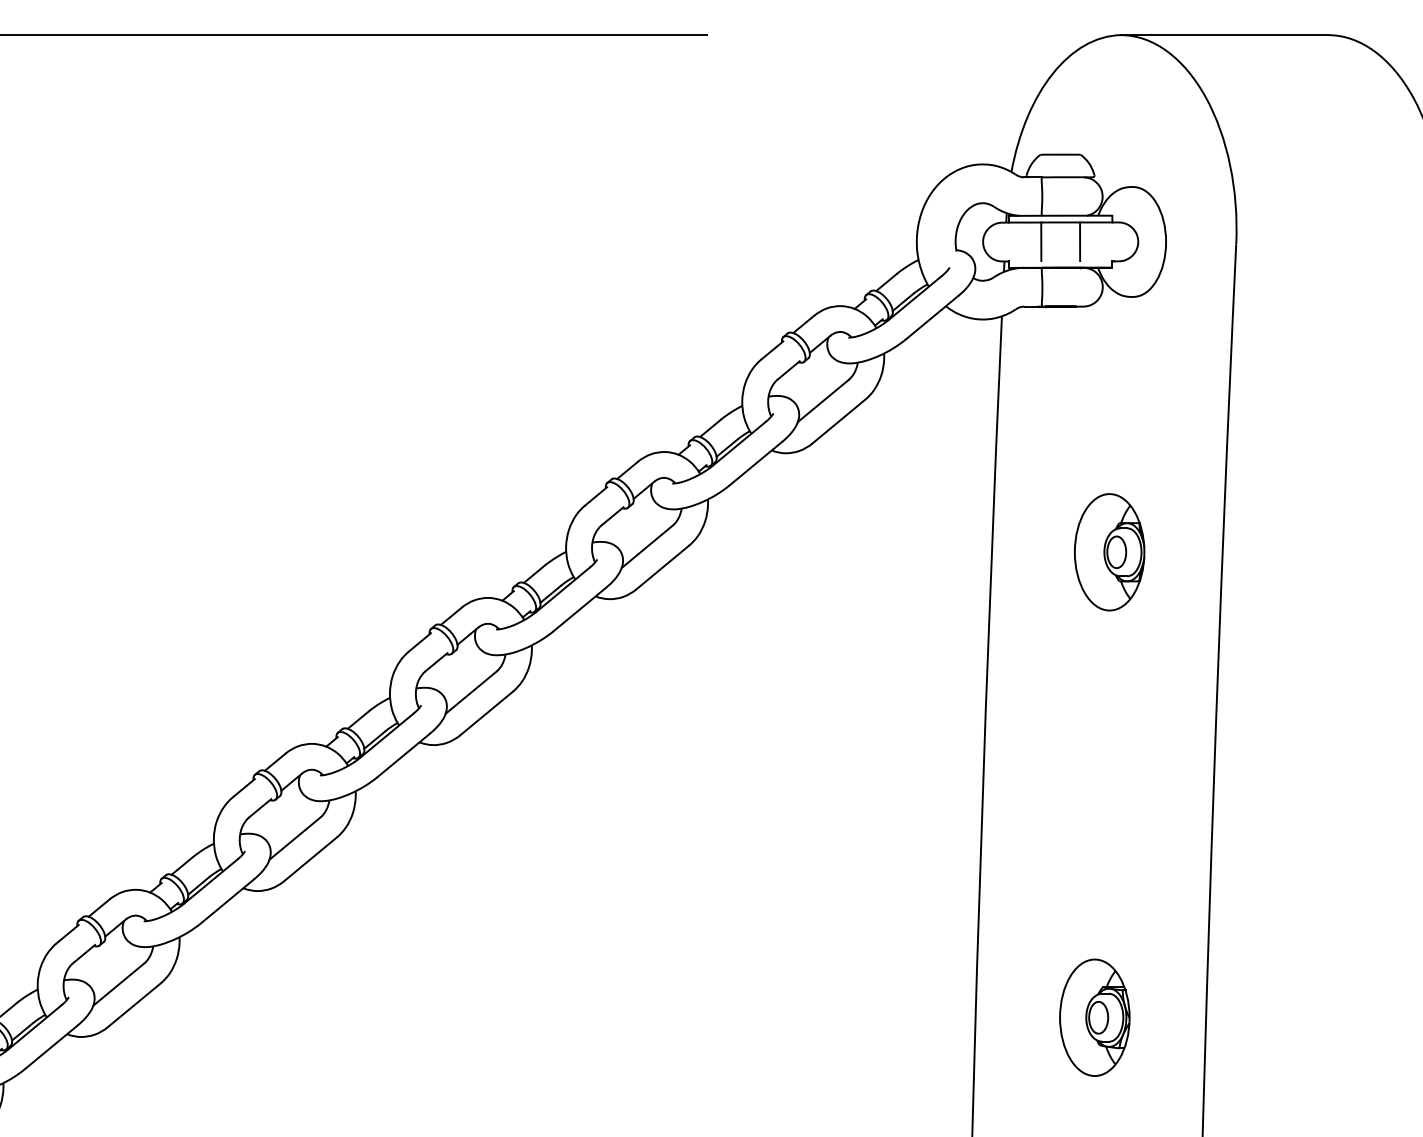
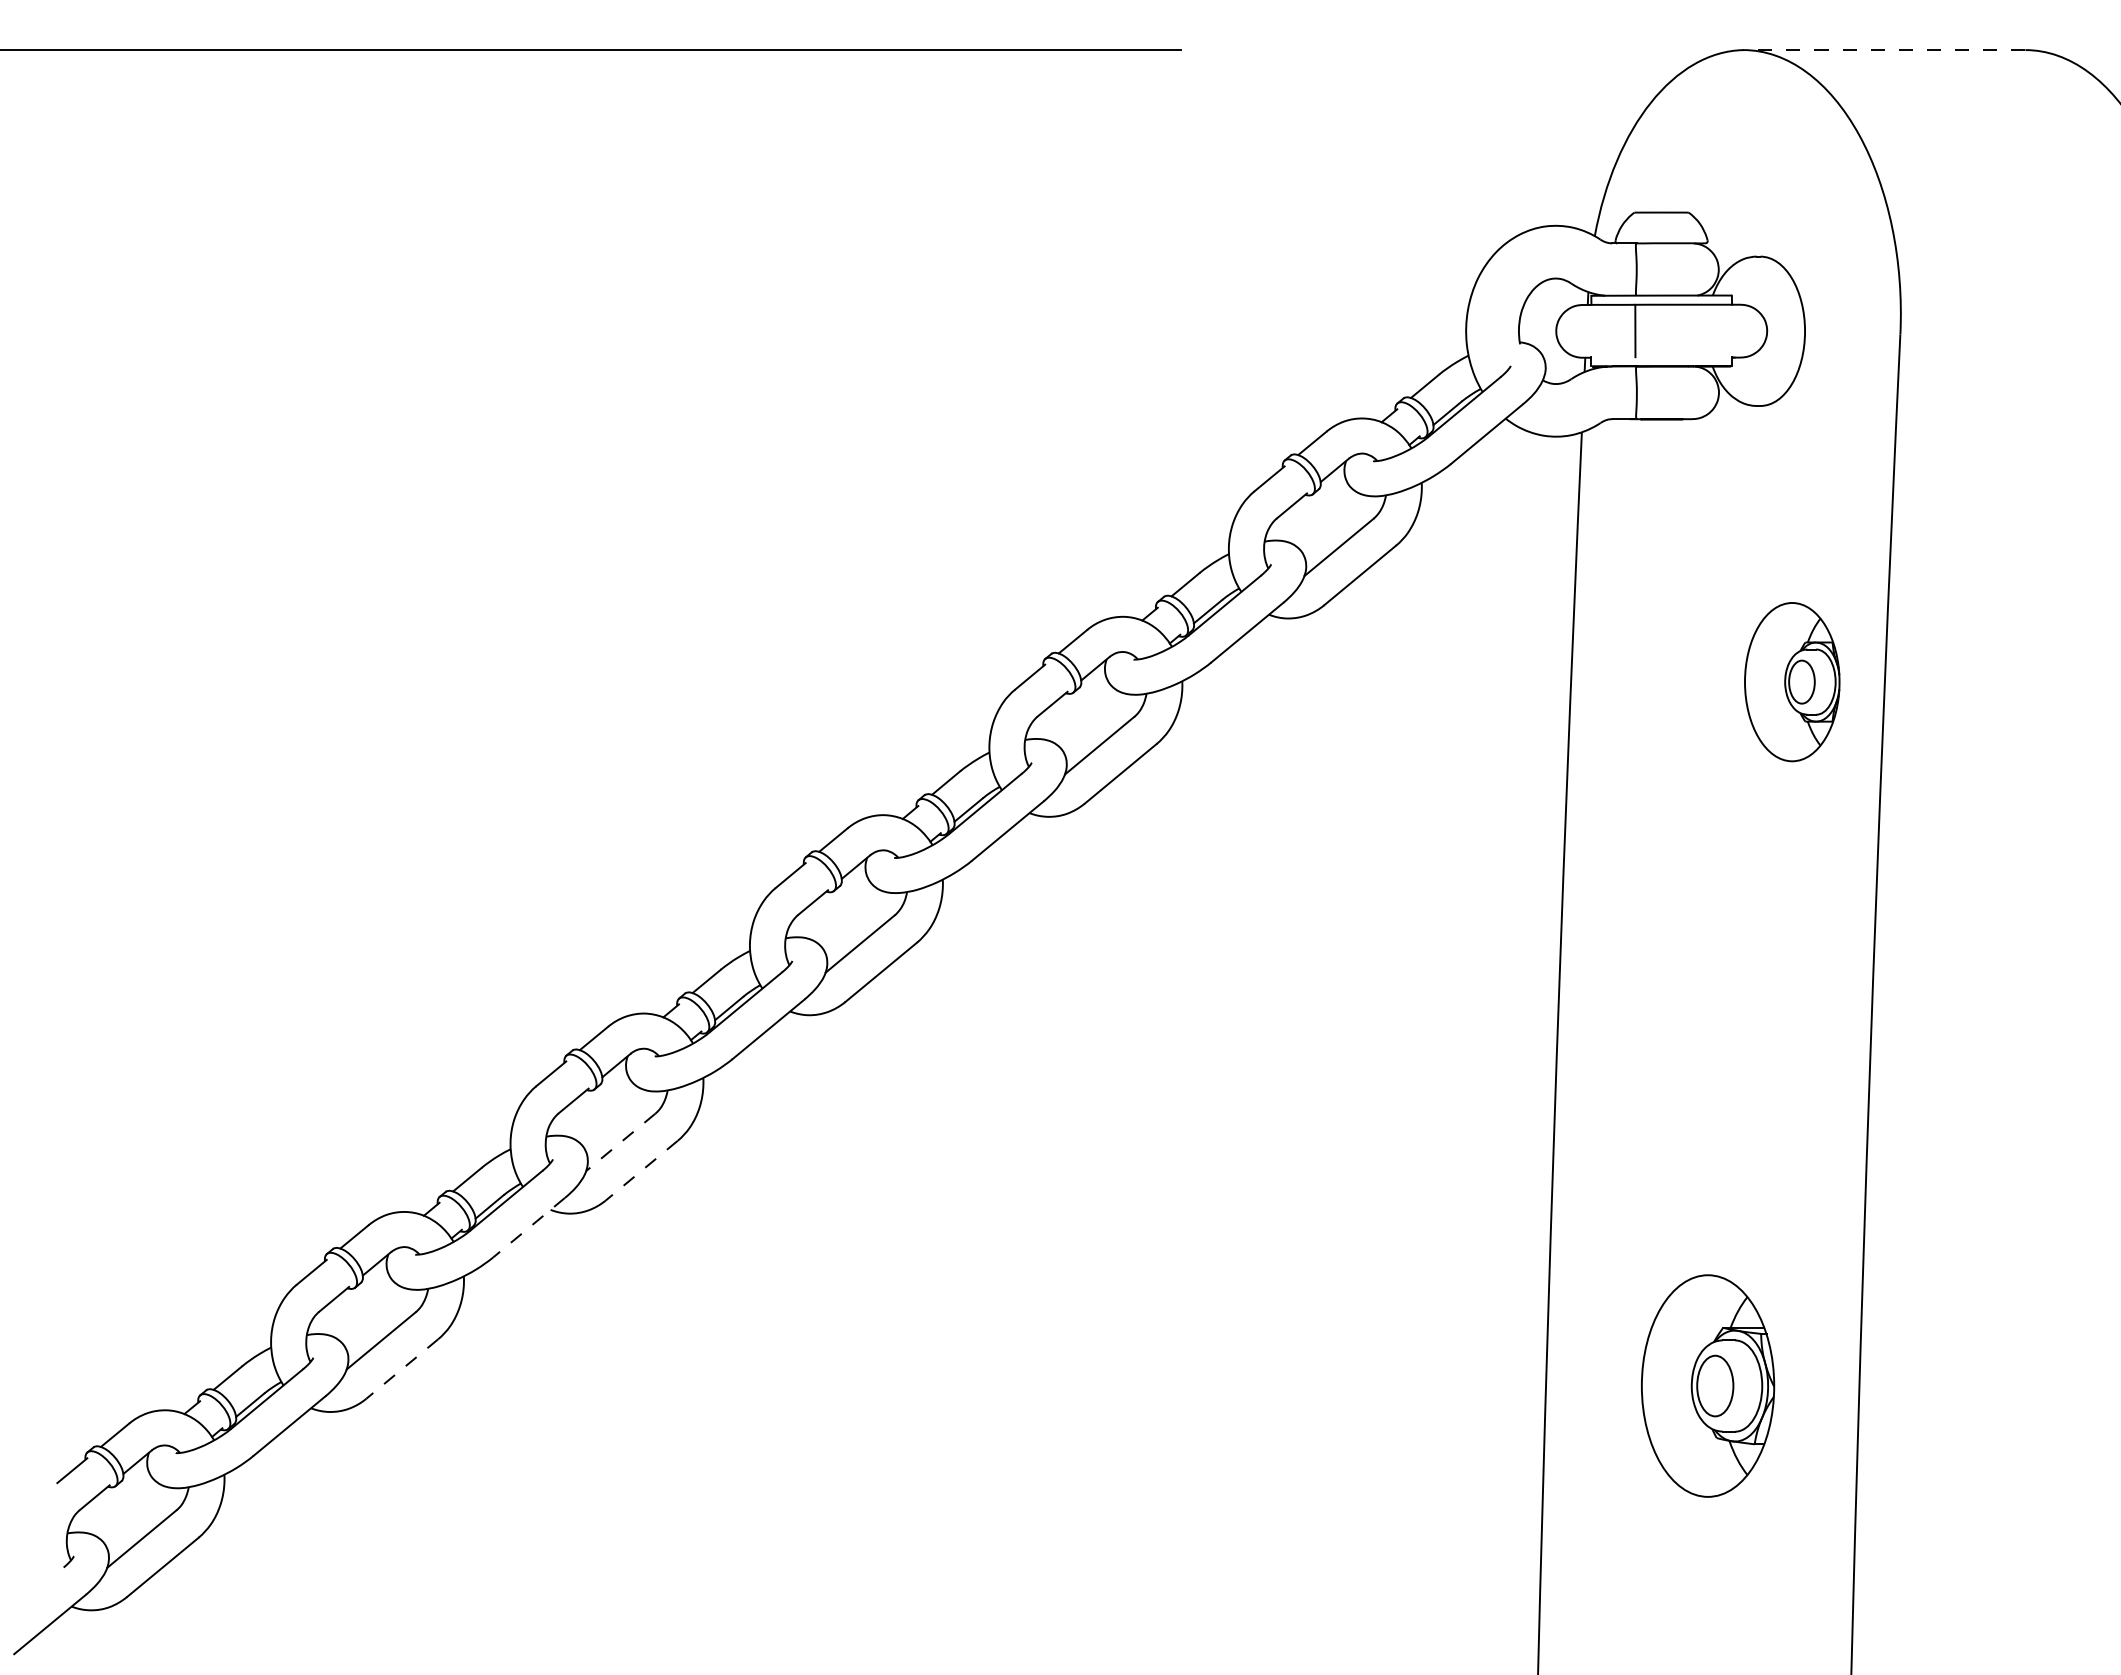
line: (1224, 35) -> (1884, 50), solid -> dashed
line: (1080, 241) -> (1688, 330), removed
part: (1109, 552) -> (1792, 682), moved
line: (294, 838) -> (620, 1142), solid -> dashed
line: (310, 859) -> (641, 1170), solid -> dashed
line: (227, 901) -> (529, 1227), solid -> dashed
line: (134, 1004) -> (402, 1368), solid -> dashed
part: (1095, 1017) -> (1708, 1385), size x1.4

